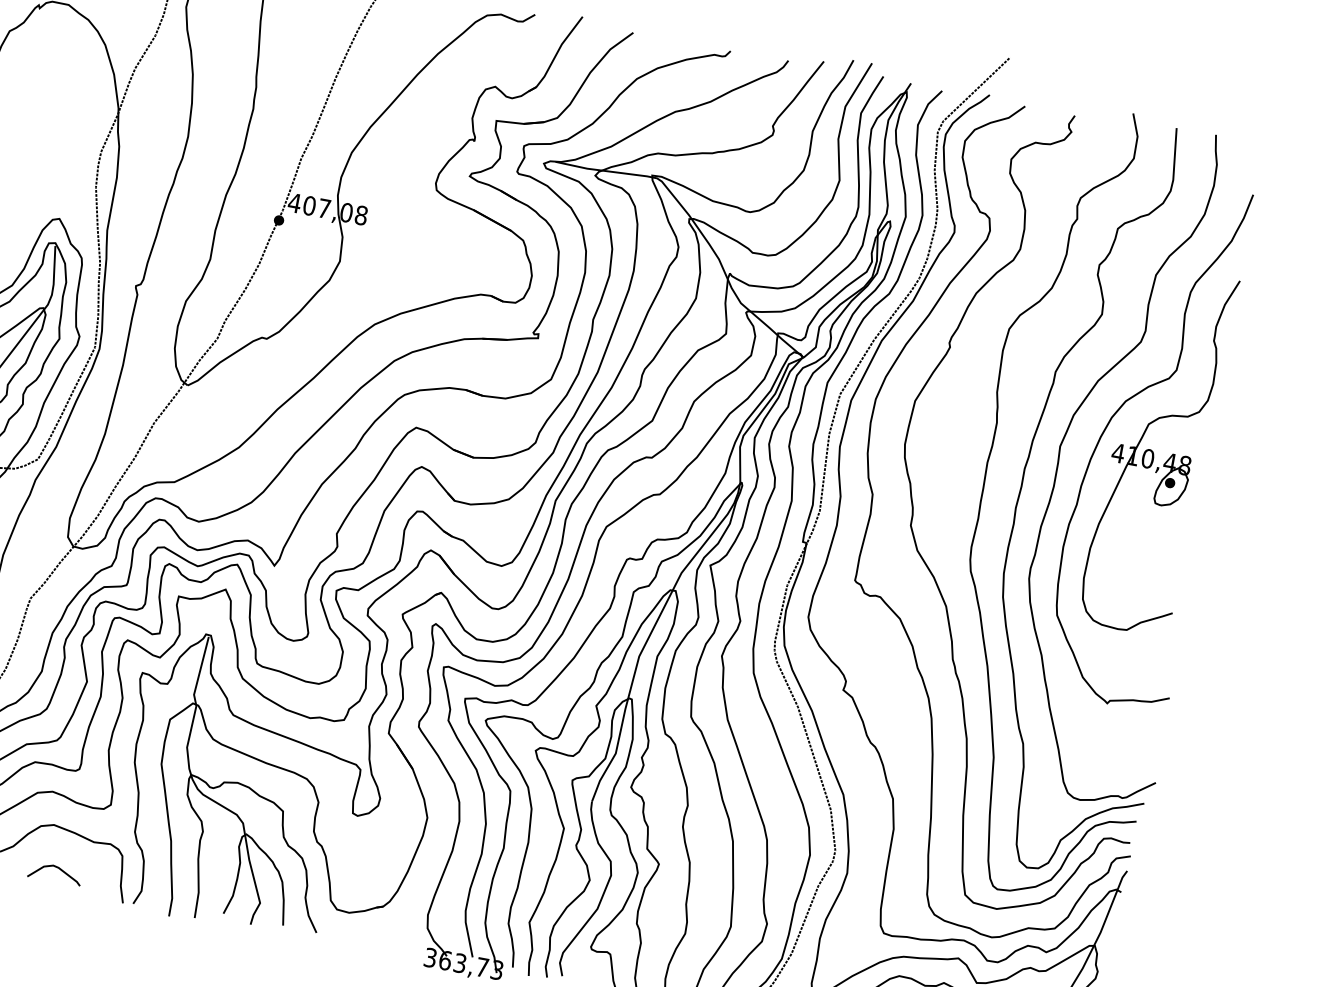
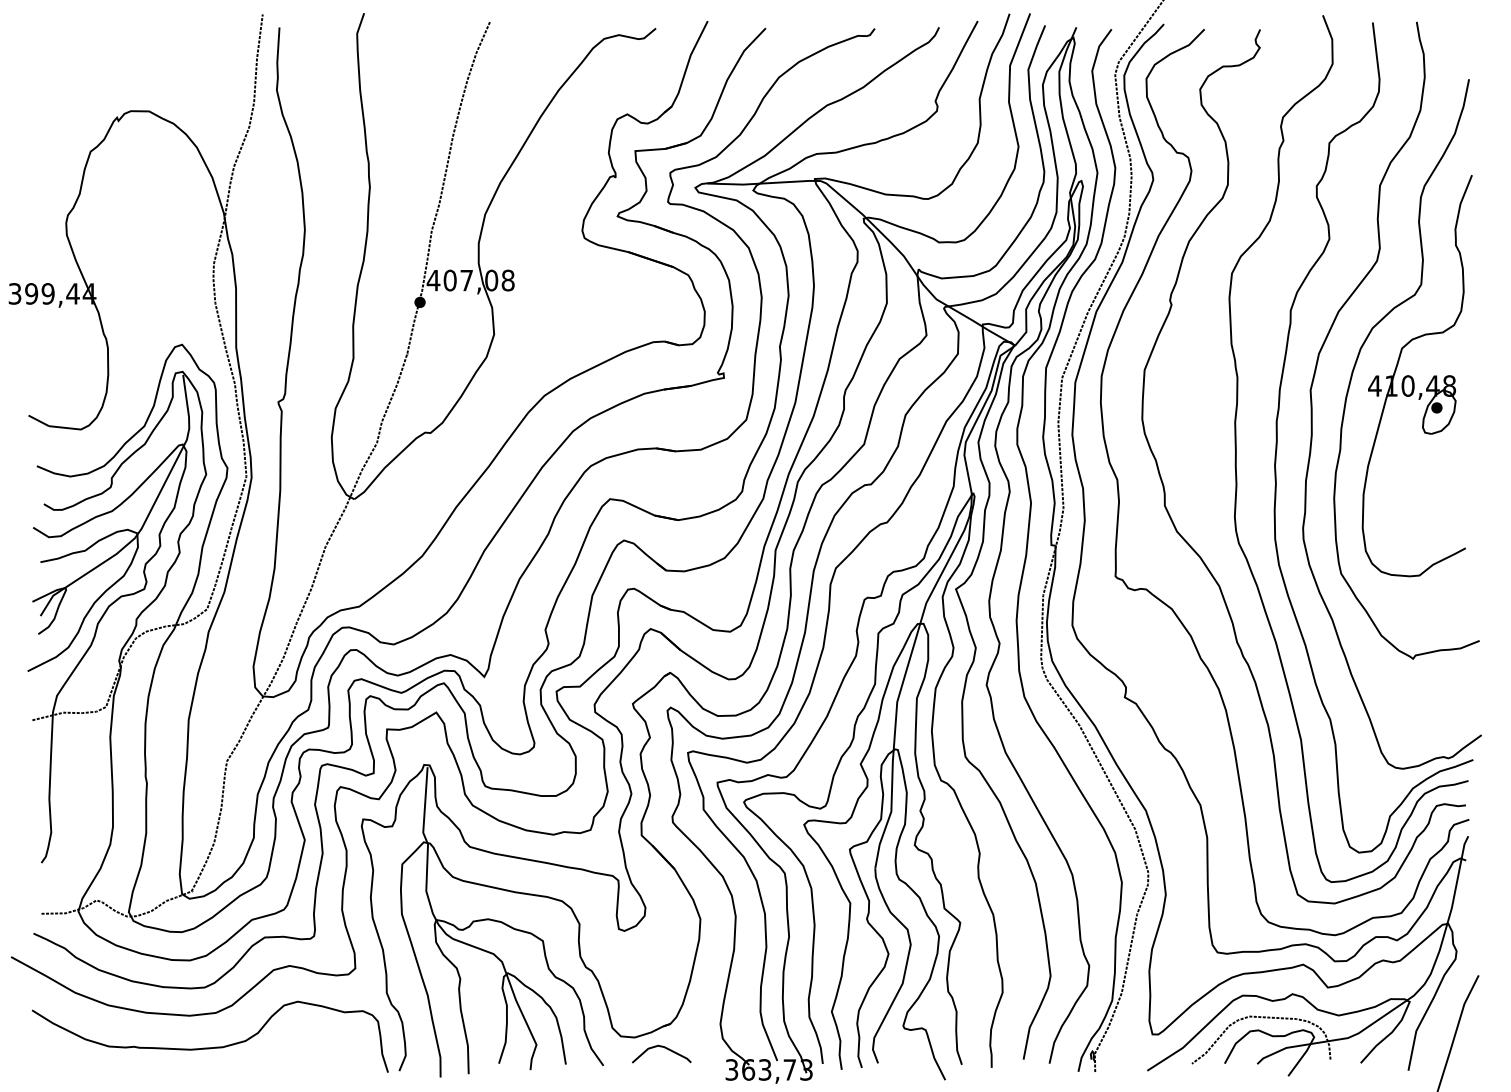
curve: (58, 869) -> (664, 1048), moved

